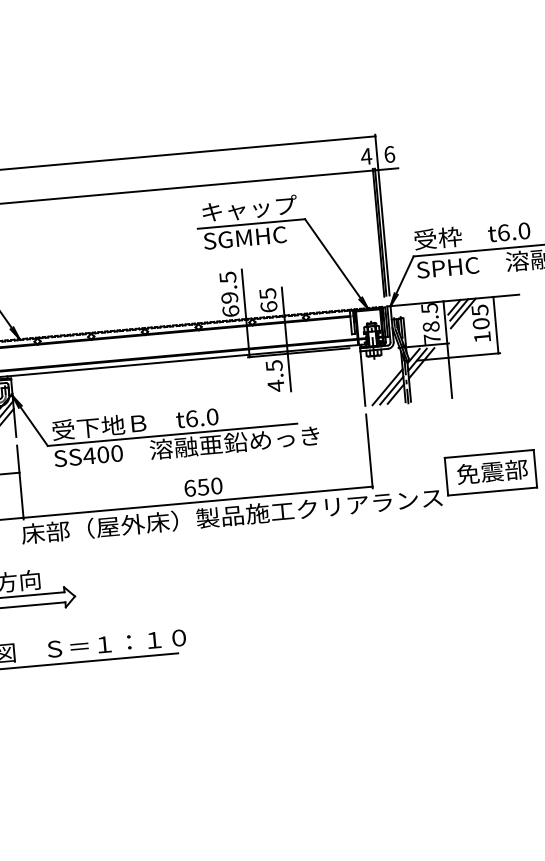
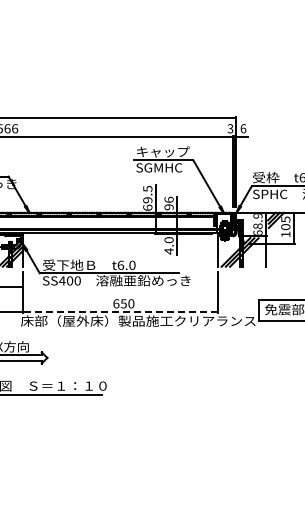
text: (366, 156) -> (230, 128), 4 -> 3
text: (267, 300) -> (168, 203), 65 -> 96
text: (430, 323) -> (257, 224), 78.5 -> 68.9
text: (273, 366) -> (168, 240), 4.5 -> 4.0
line: (196, 501) -> (119, 311), solid -> dashed

